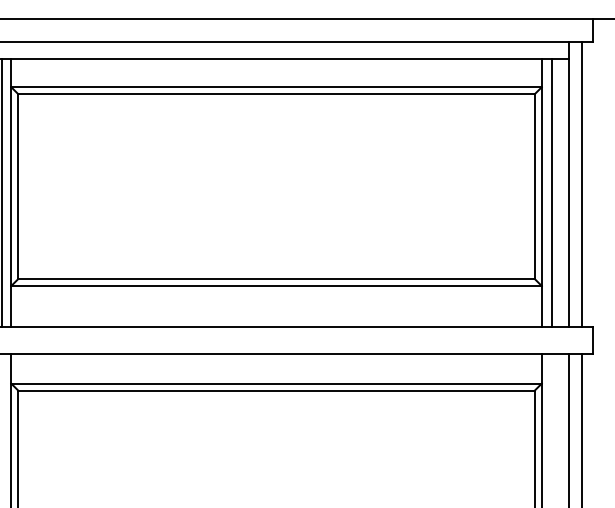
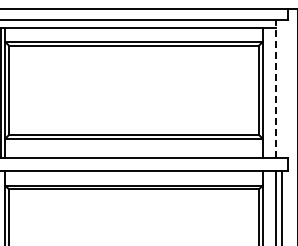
line: (568, 182) -> (275, 88), solid -> dashed
line: (580, 184) -> (281, 89), removed
line: (552, 193) -> (267, 93), removed

